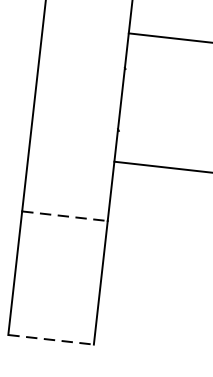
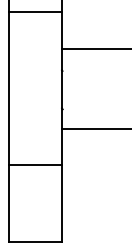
line: (66, 216) -> (36, 165), dashed -> solid
line: (52, 339) -> (36, 241), dashed -> solid

